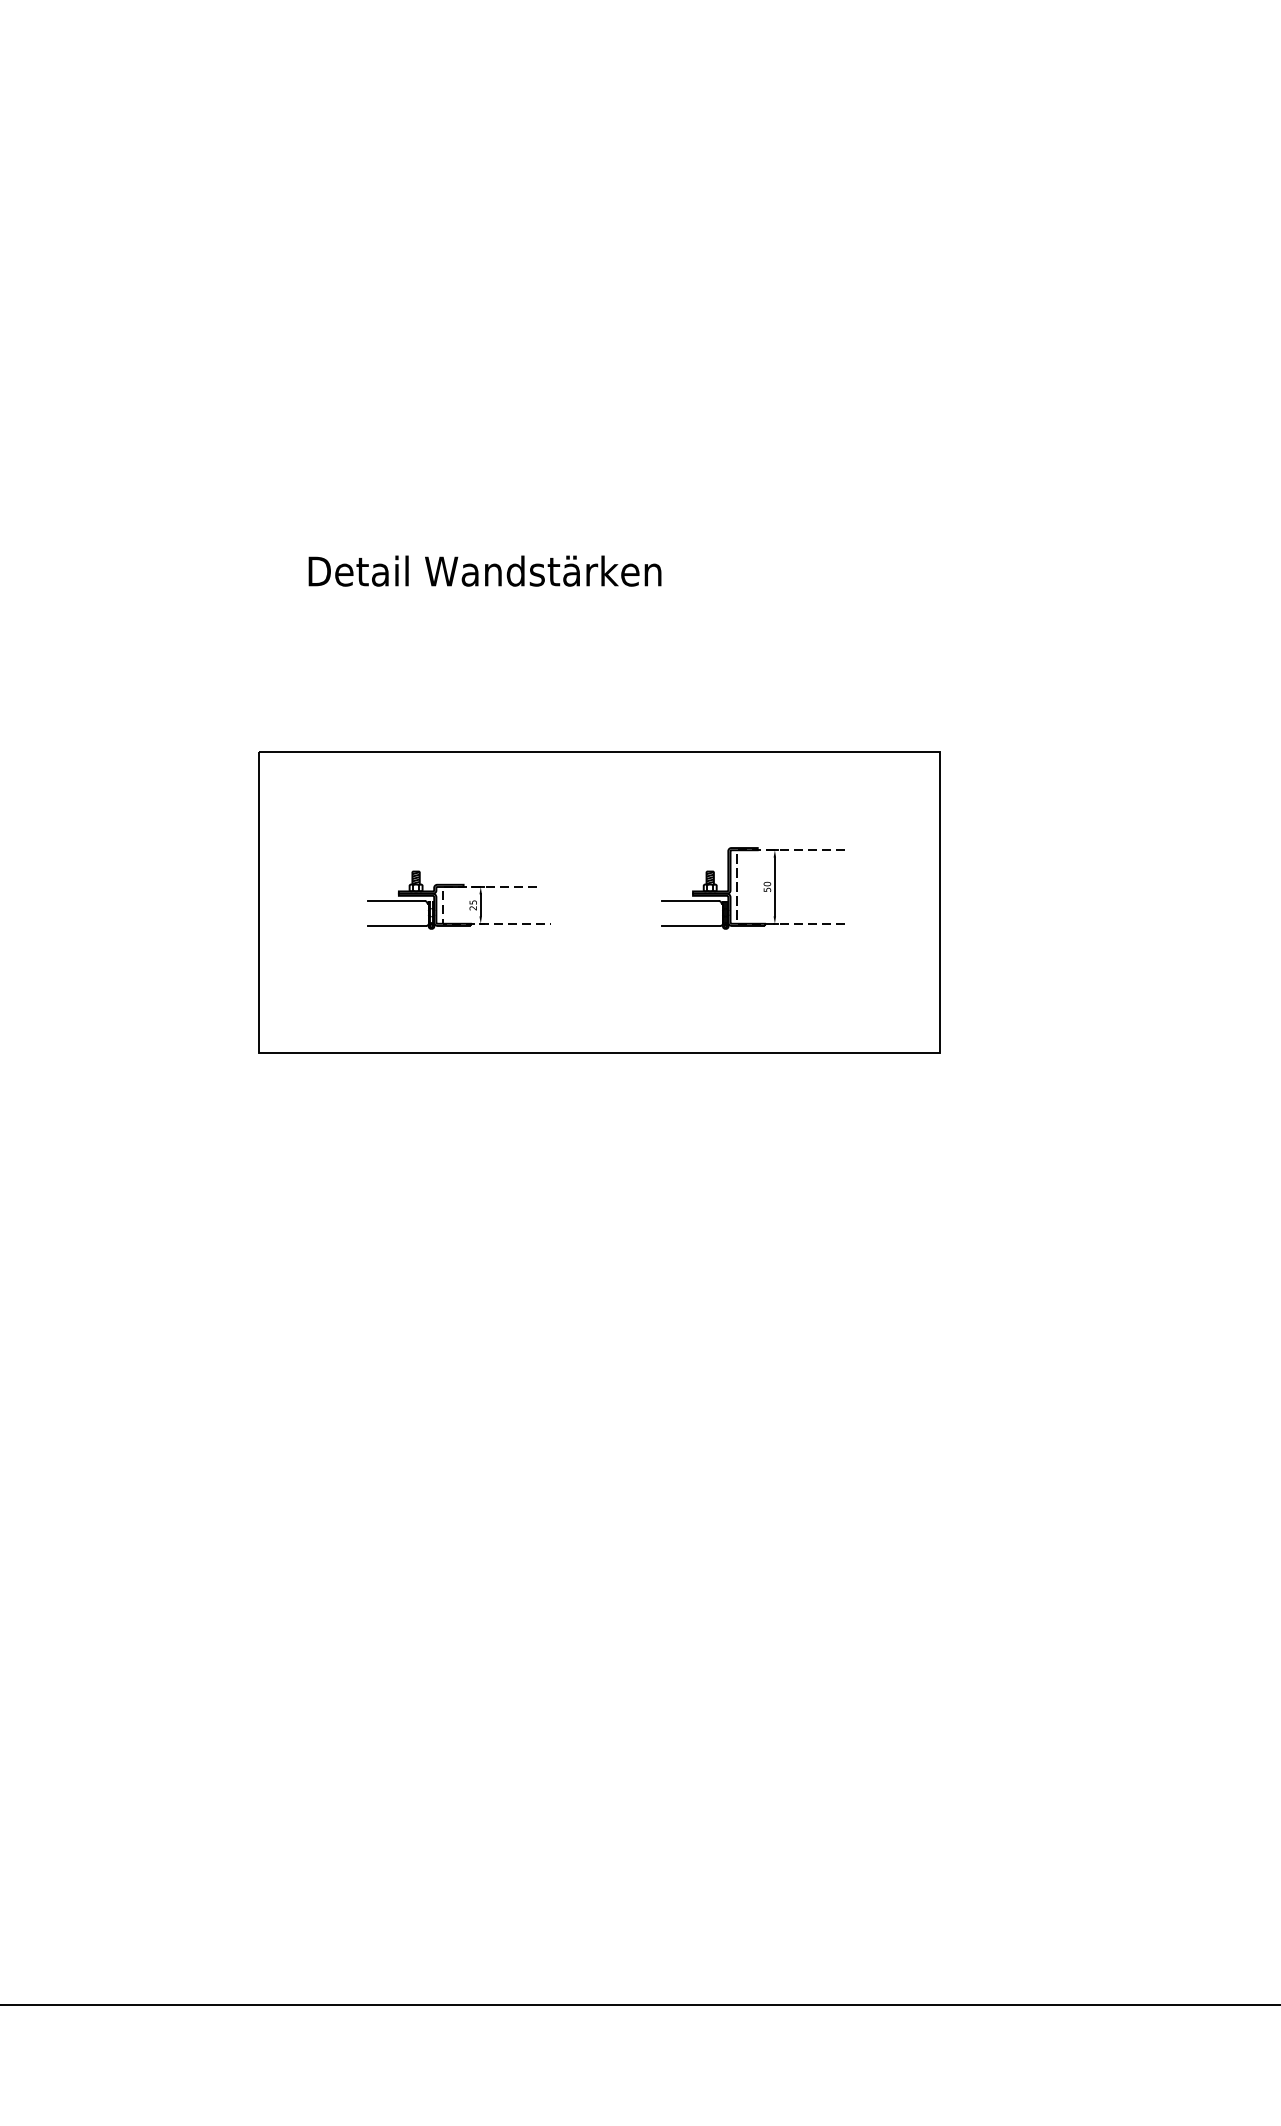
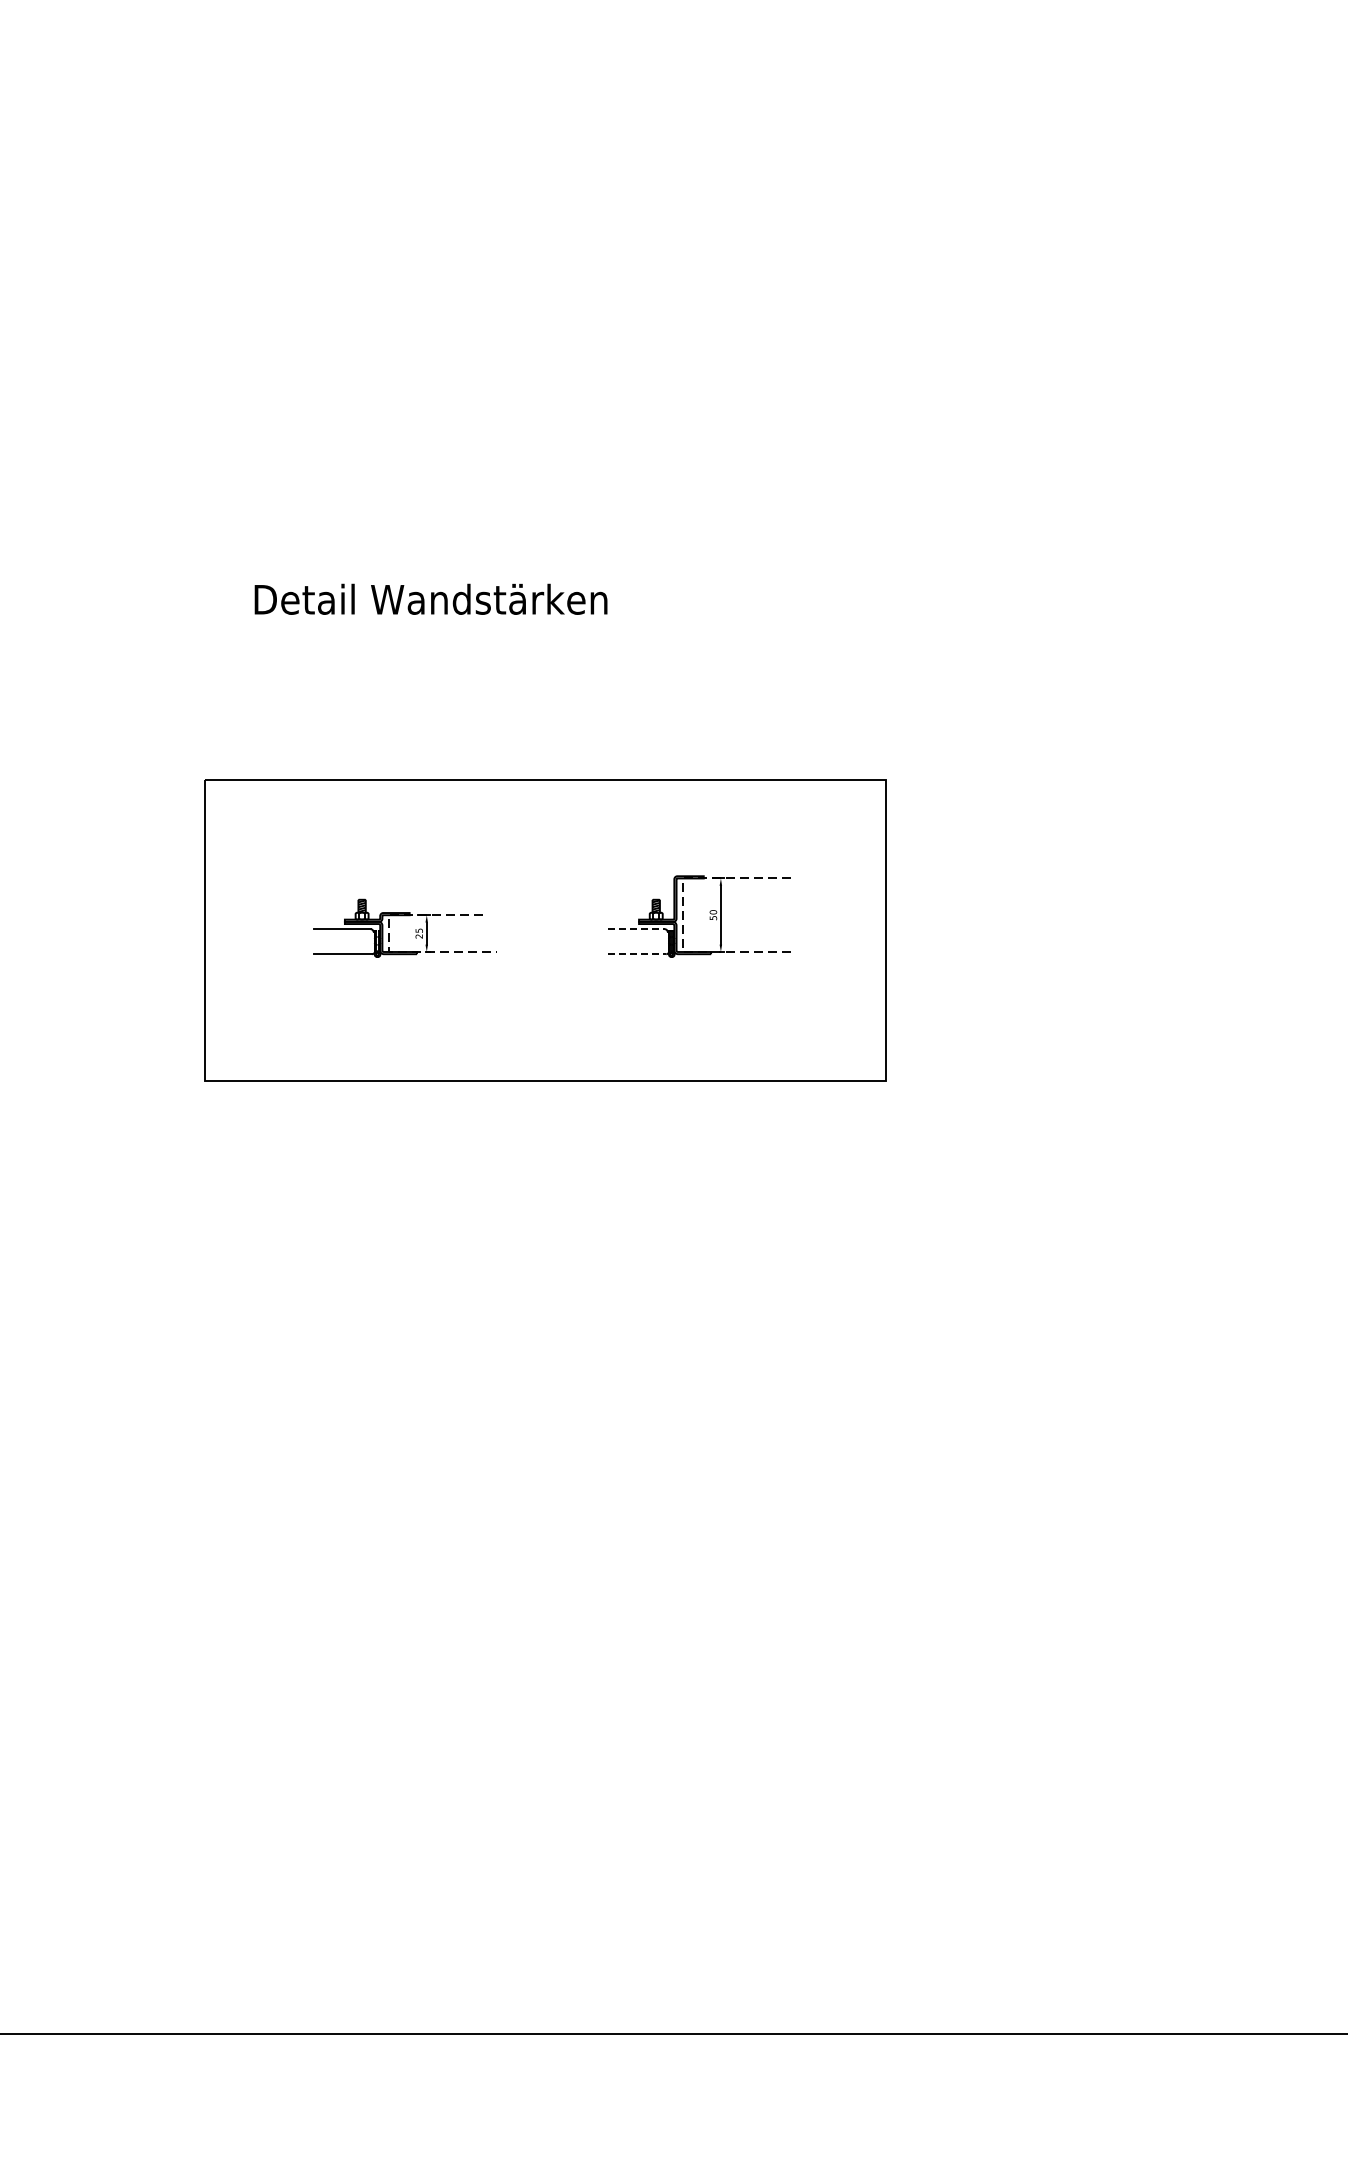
line: (690, 901) -> (636, 929), solid -> dashed
line: (691, 926) -> (637, 954), solid -> dashed

